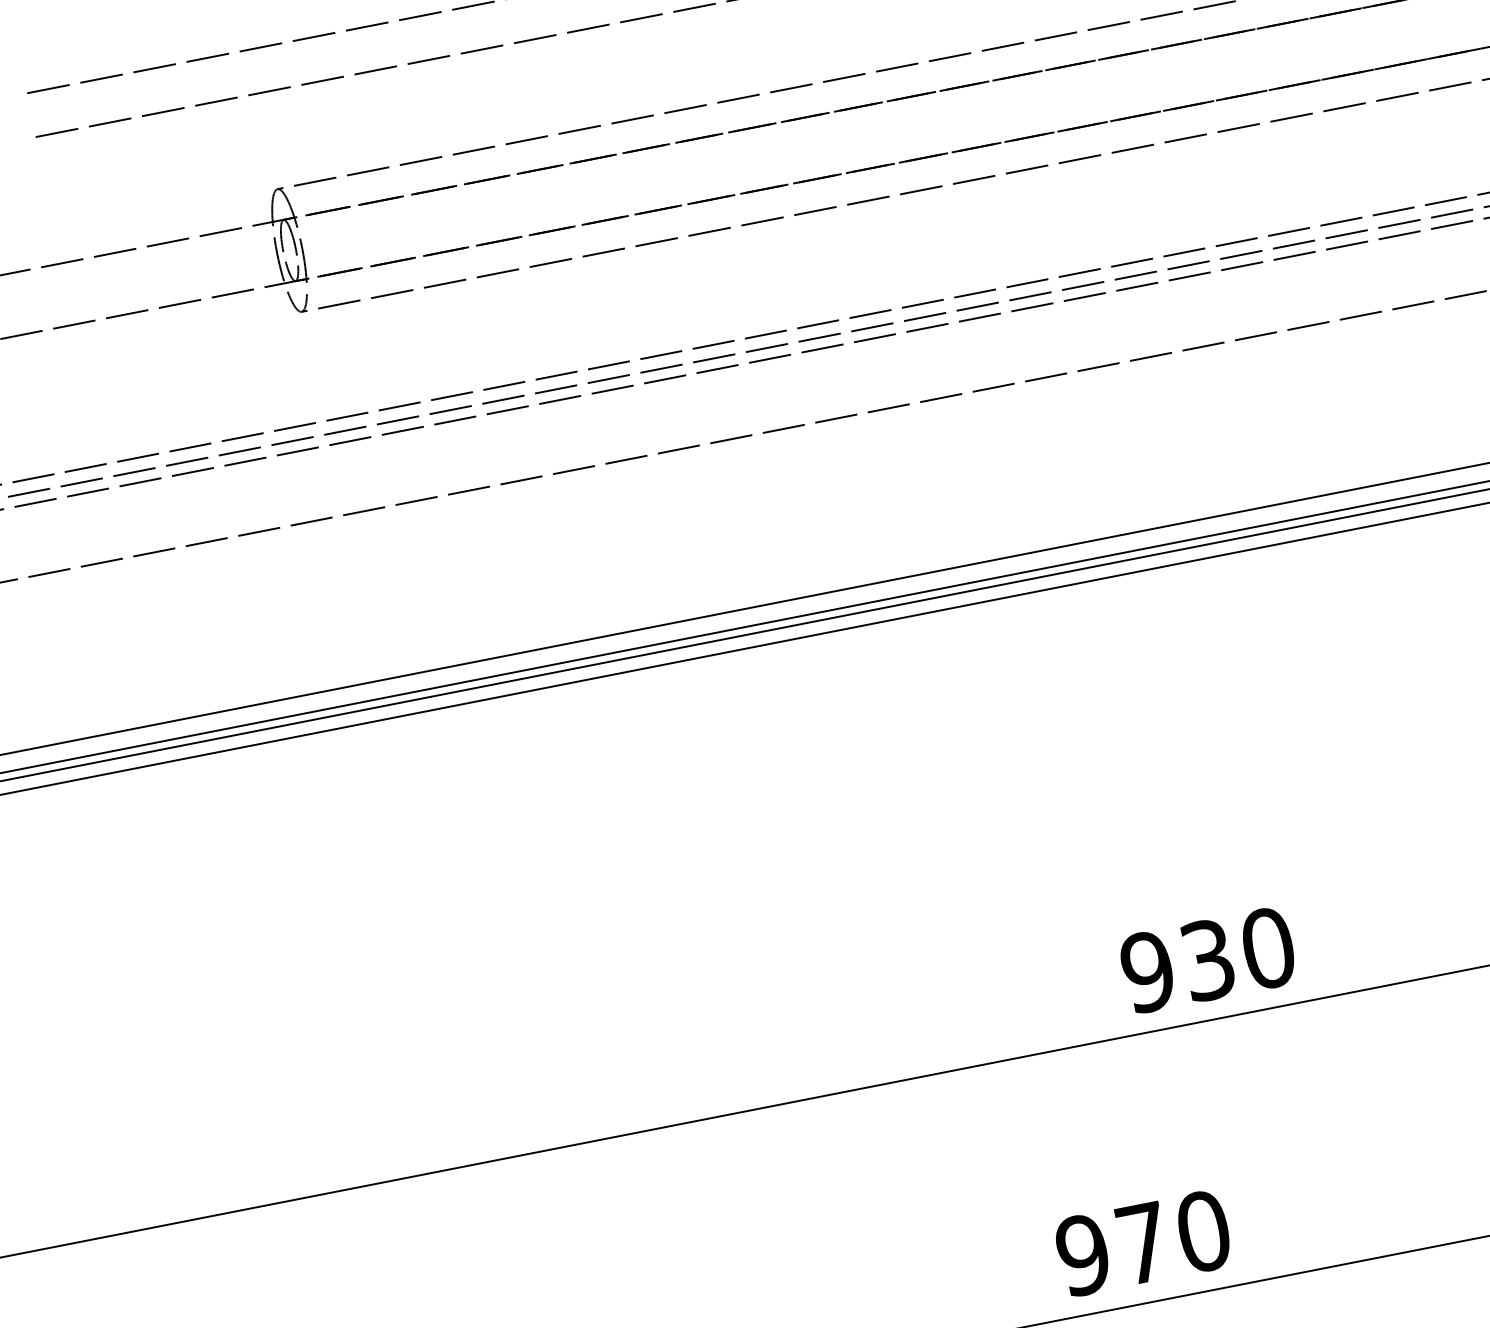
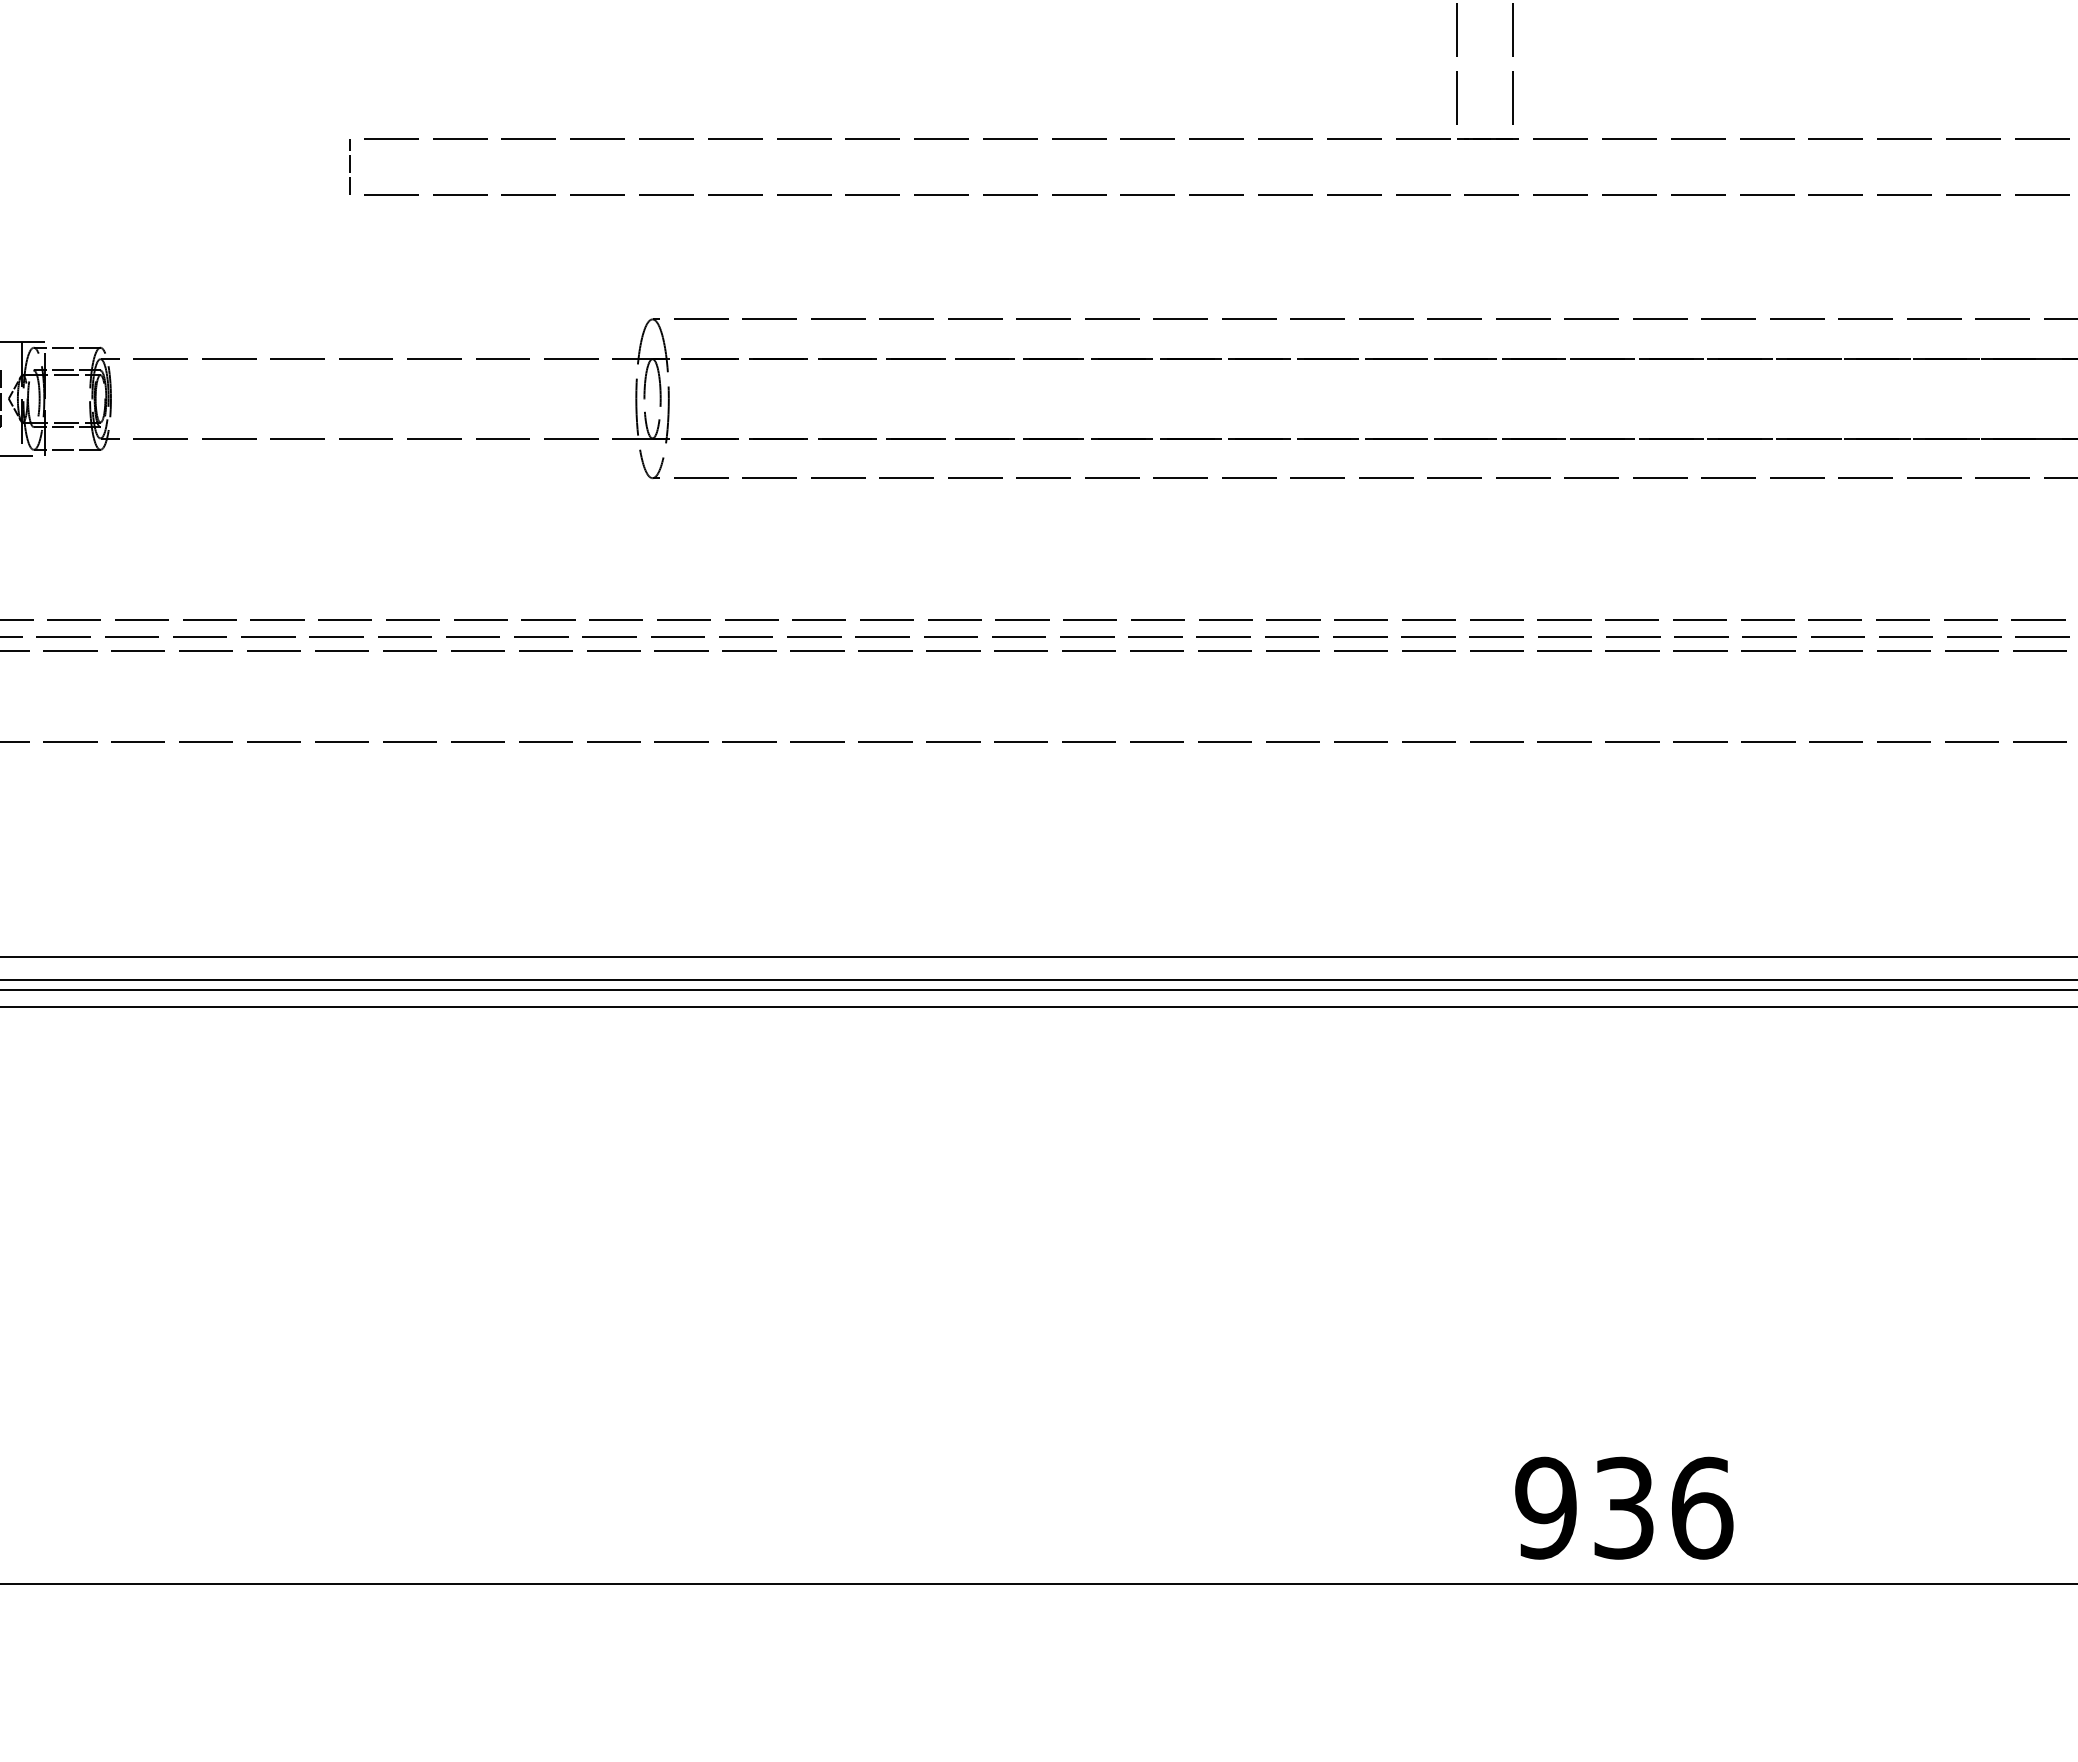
line: (21, 116) -> (350, 166), added
text: (1268, 947) -> (1702, 1507), 930 -> 936

